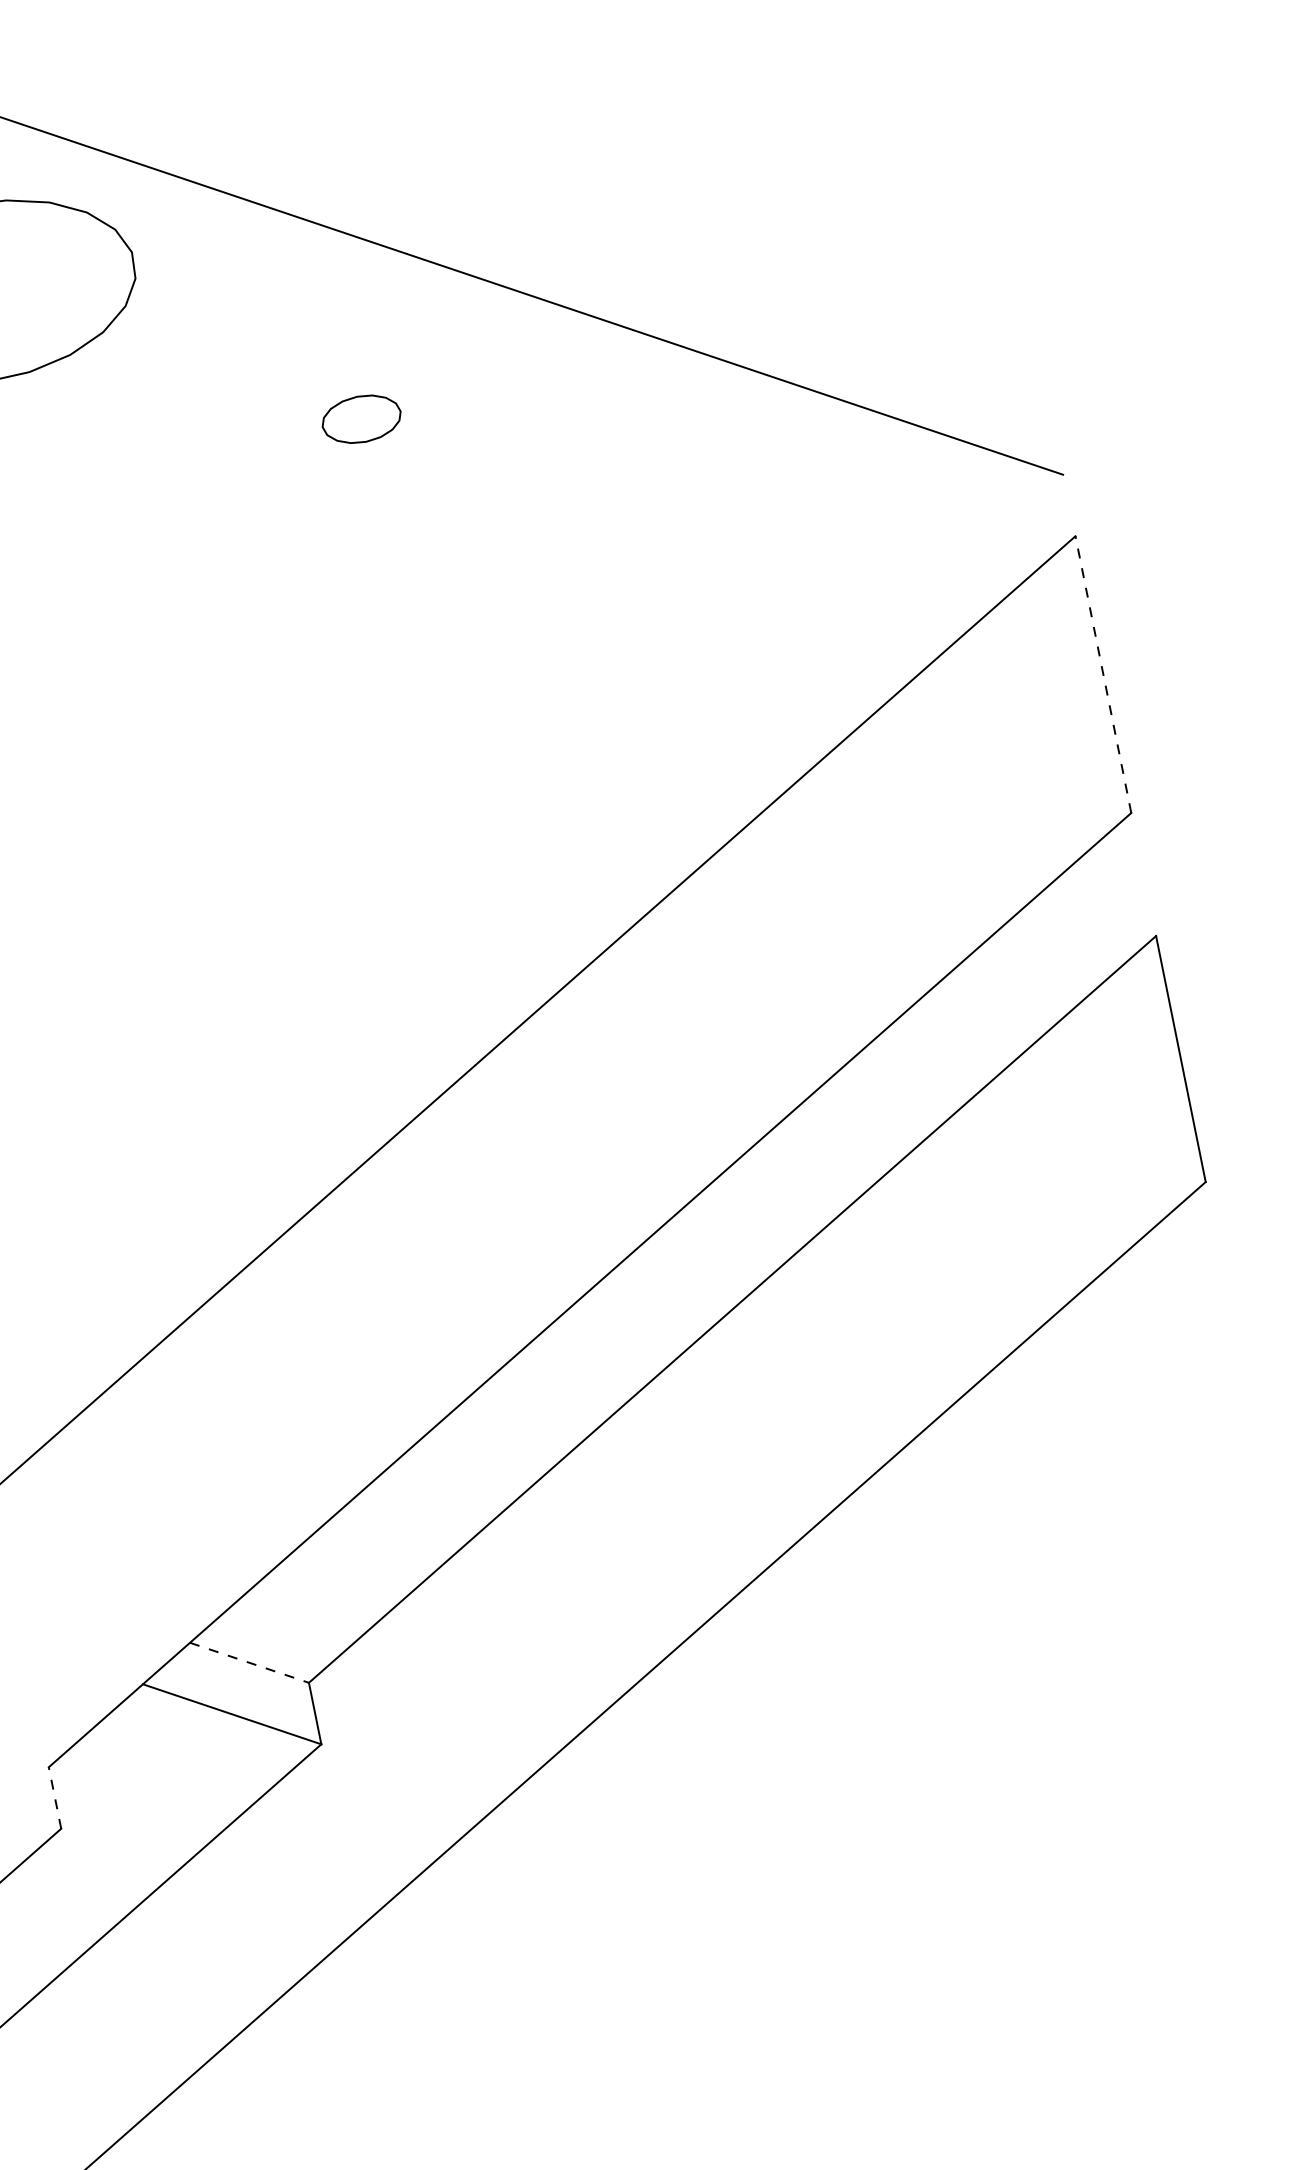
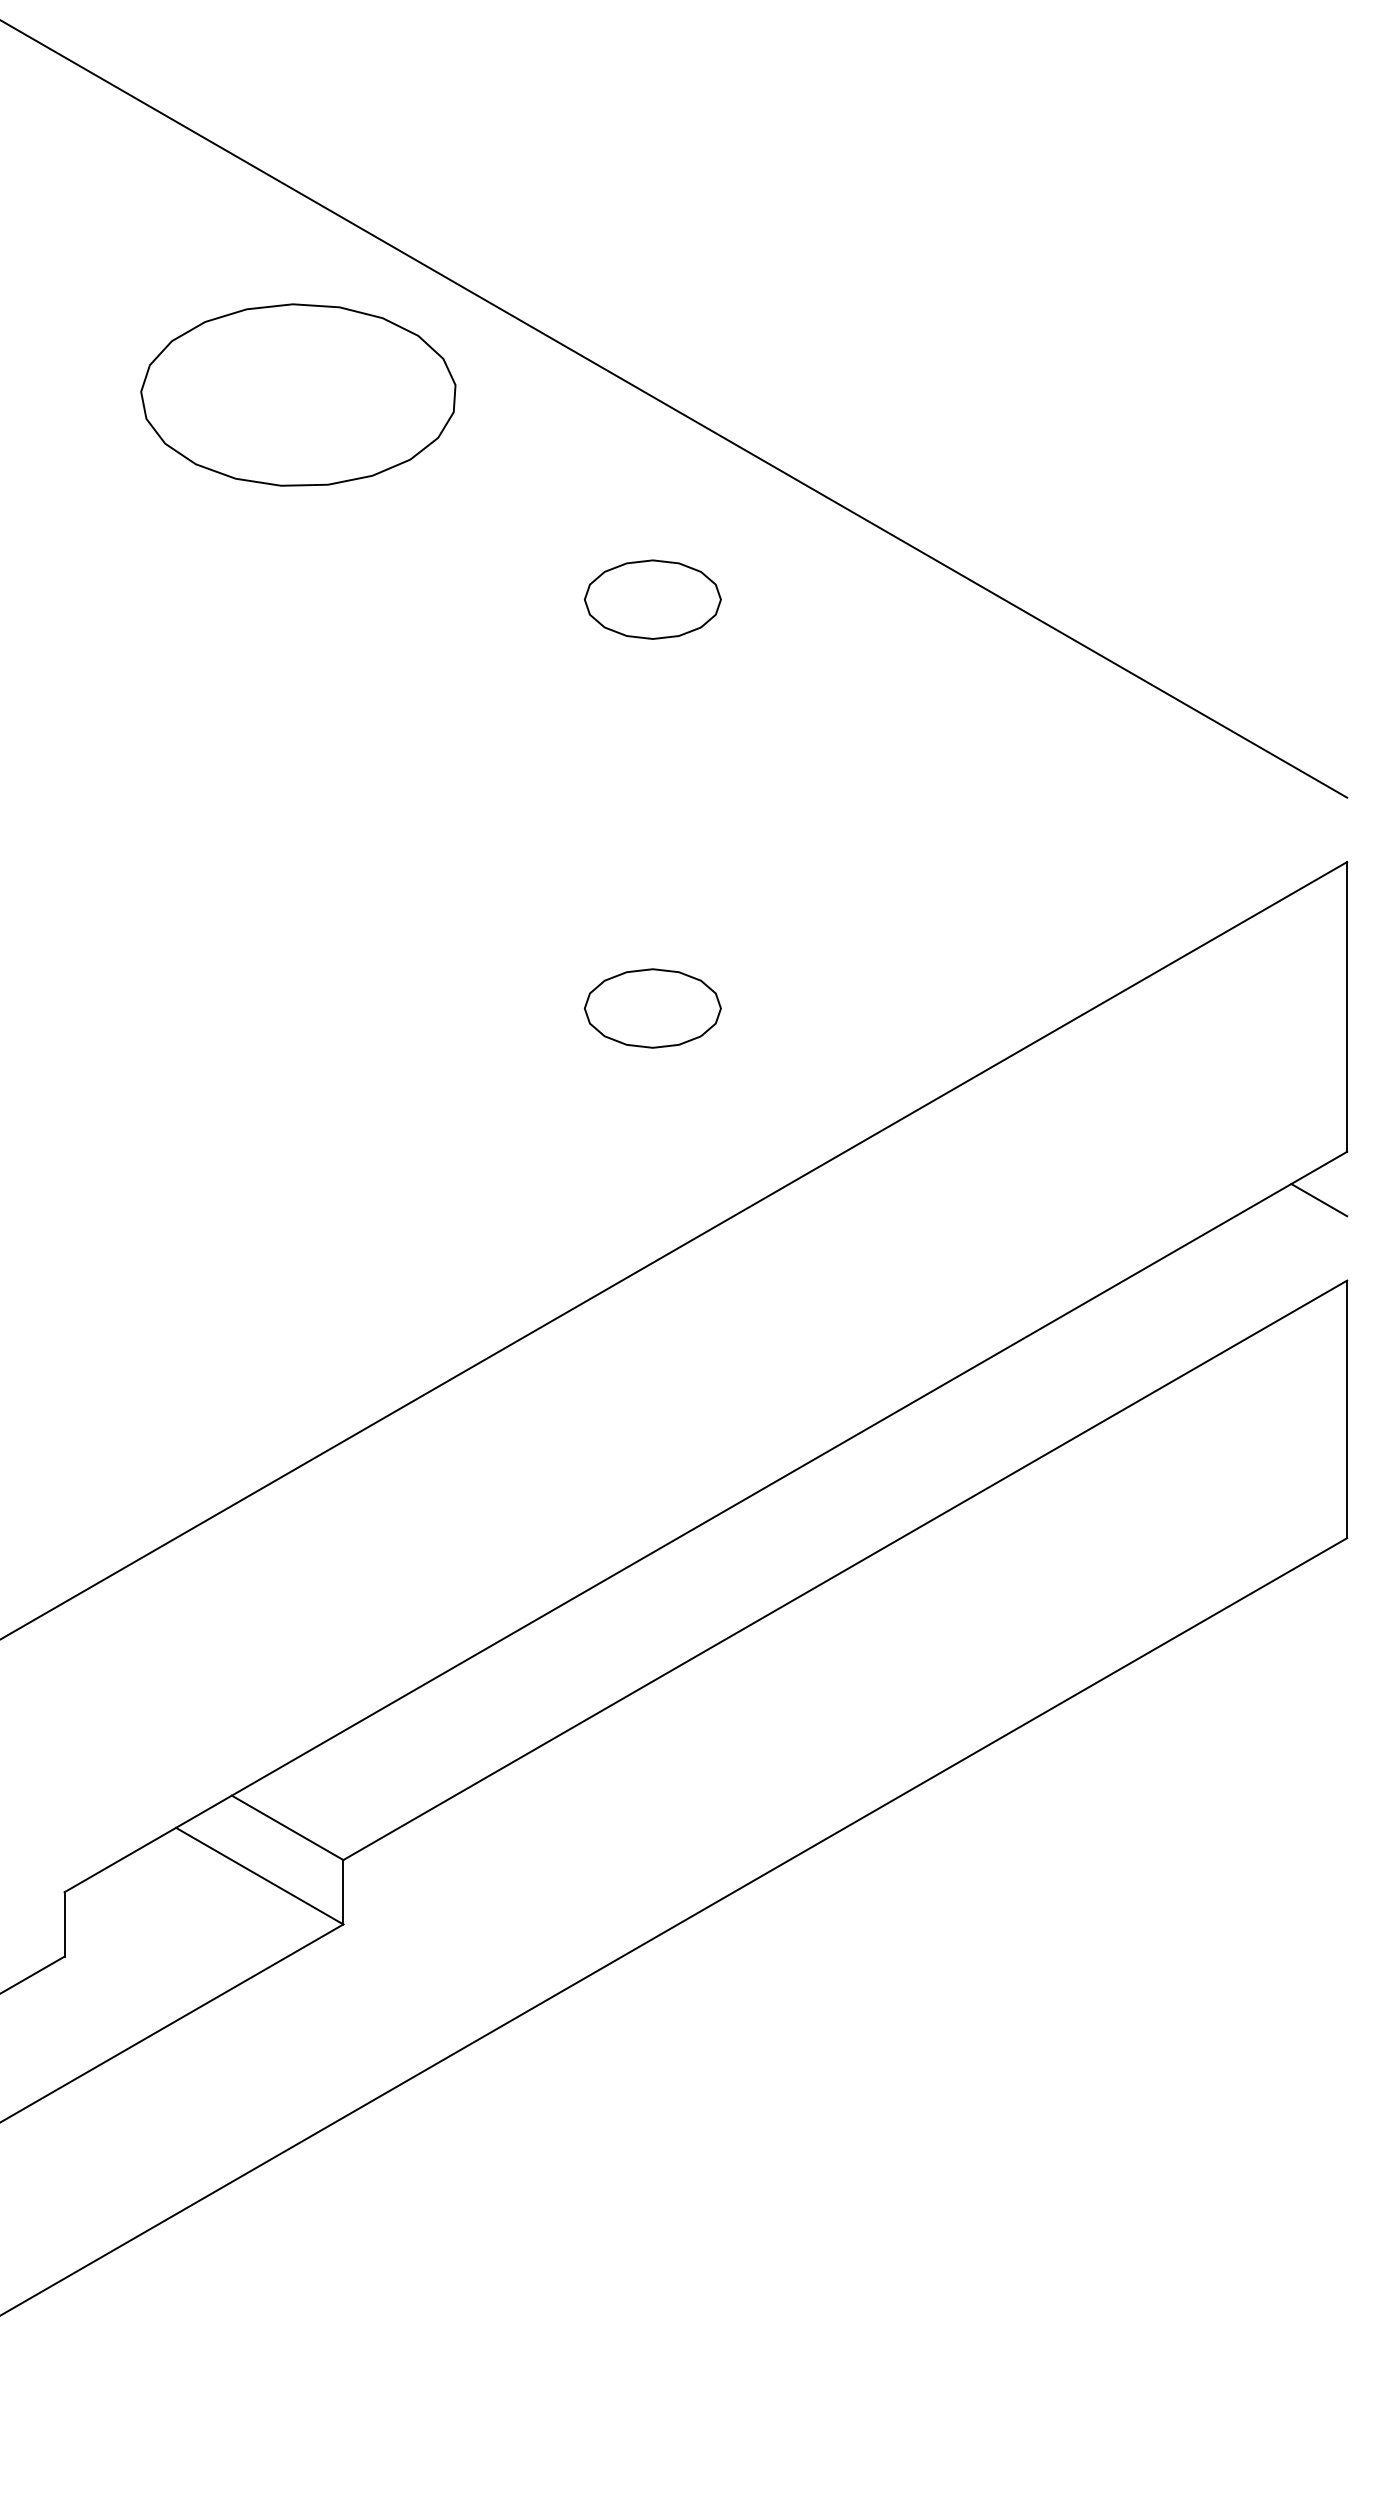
part: (361, 419) -> (652, 599), size x1.67
line: (1103, 674) -> (1347, 1006), dashed -> solid
part: (440, 809) -> (652, 1008), added
line: (1114, 864) -> (1319, 1200), added
line: (250, 1663) -> (288, 1828), dashed -> solid
line: (54, 1797) -> (64, 1923), dashed -> solid

